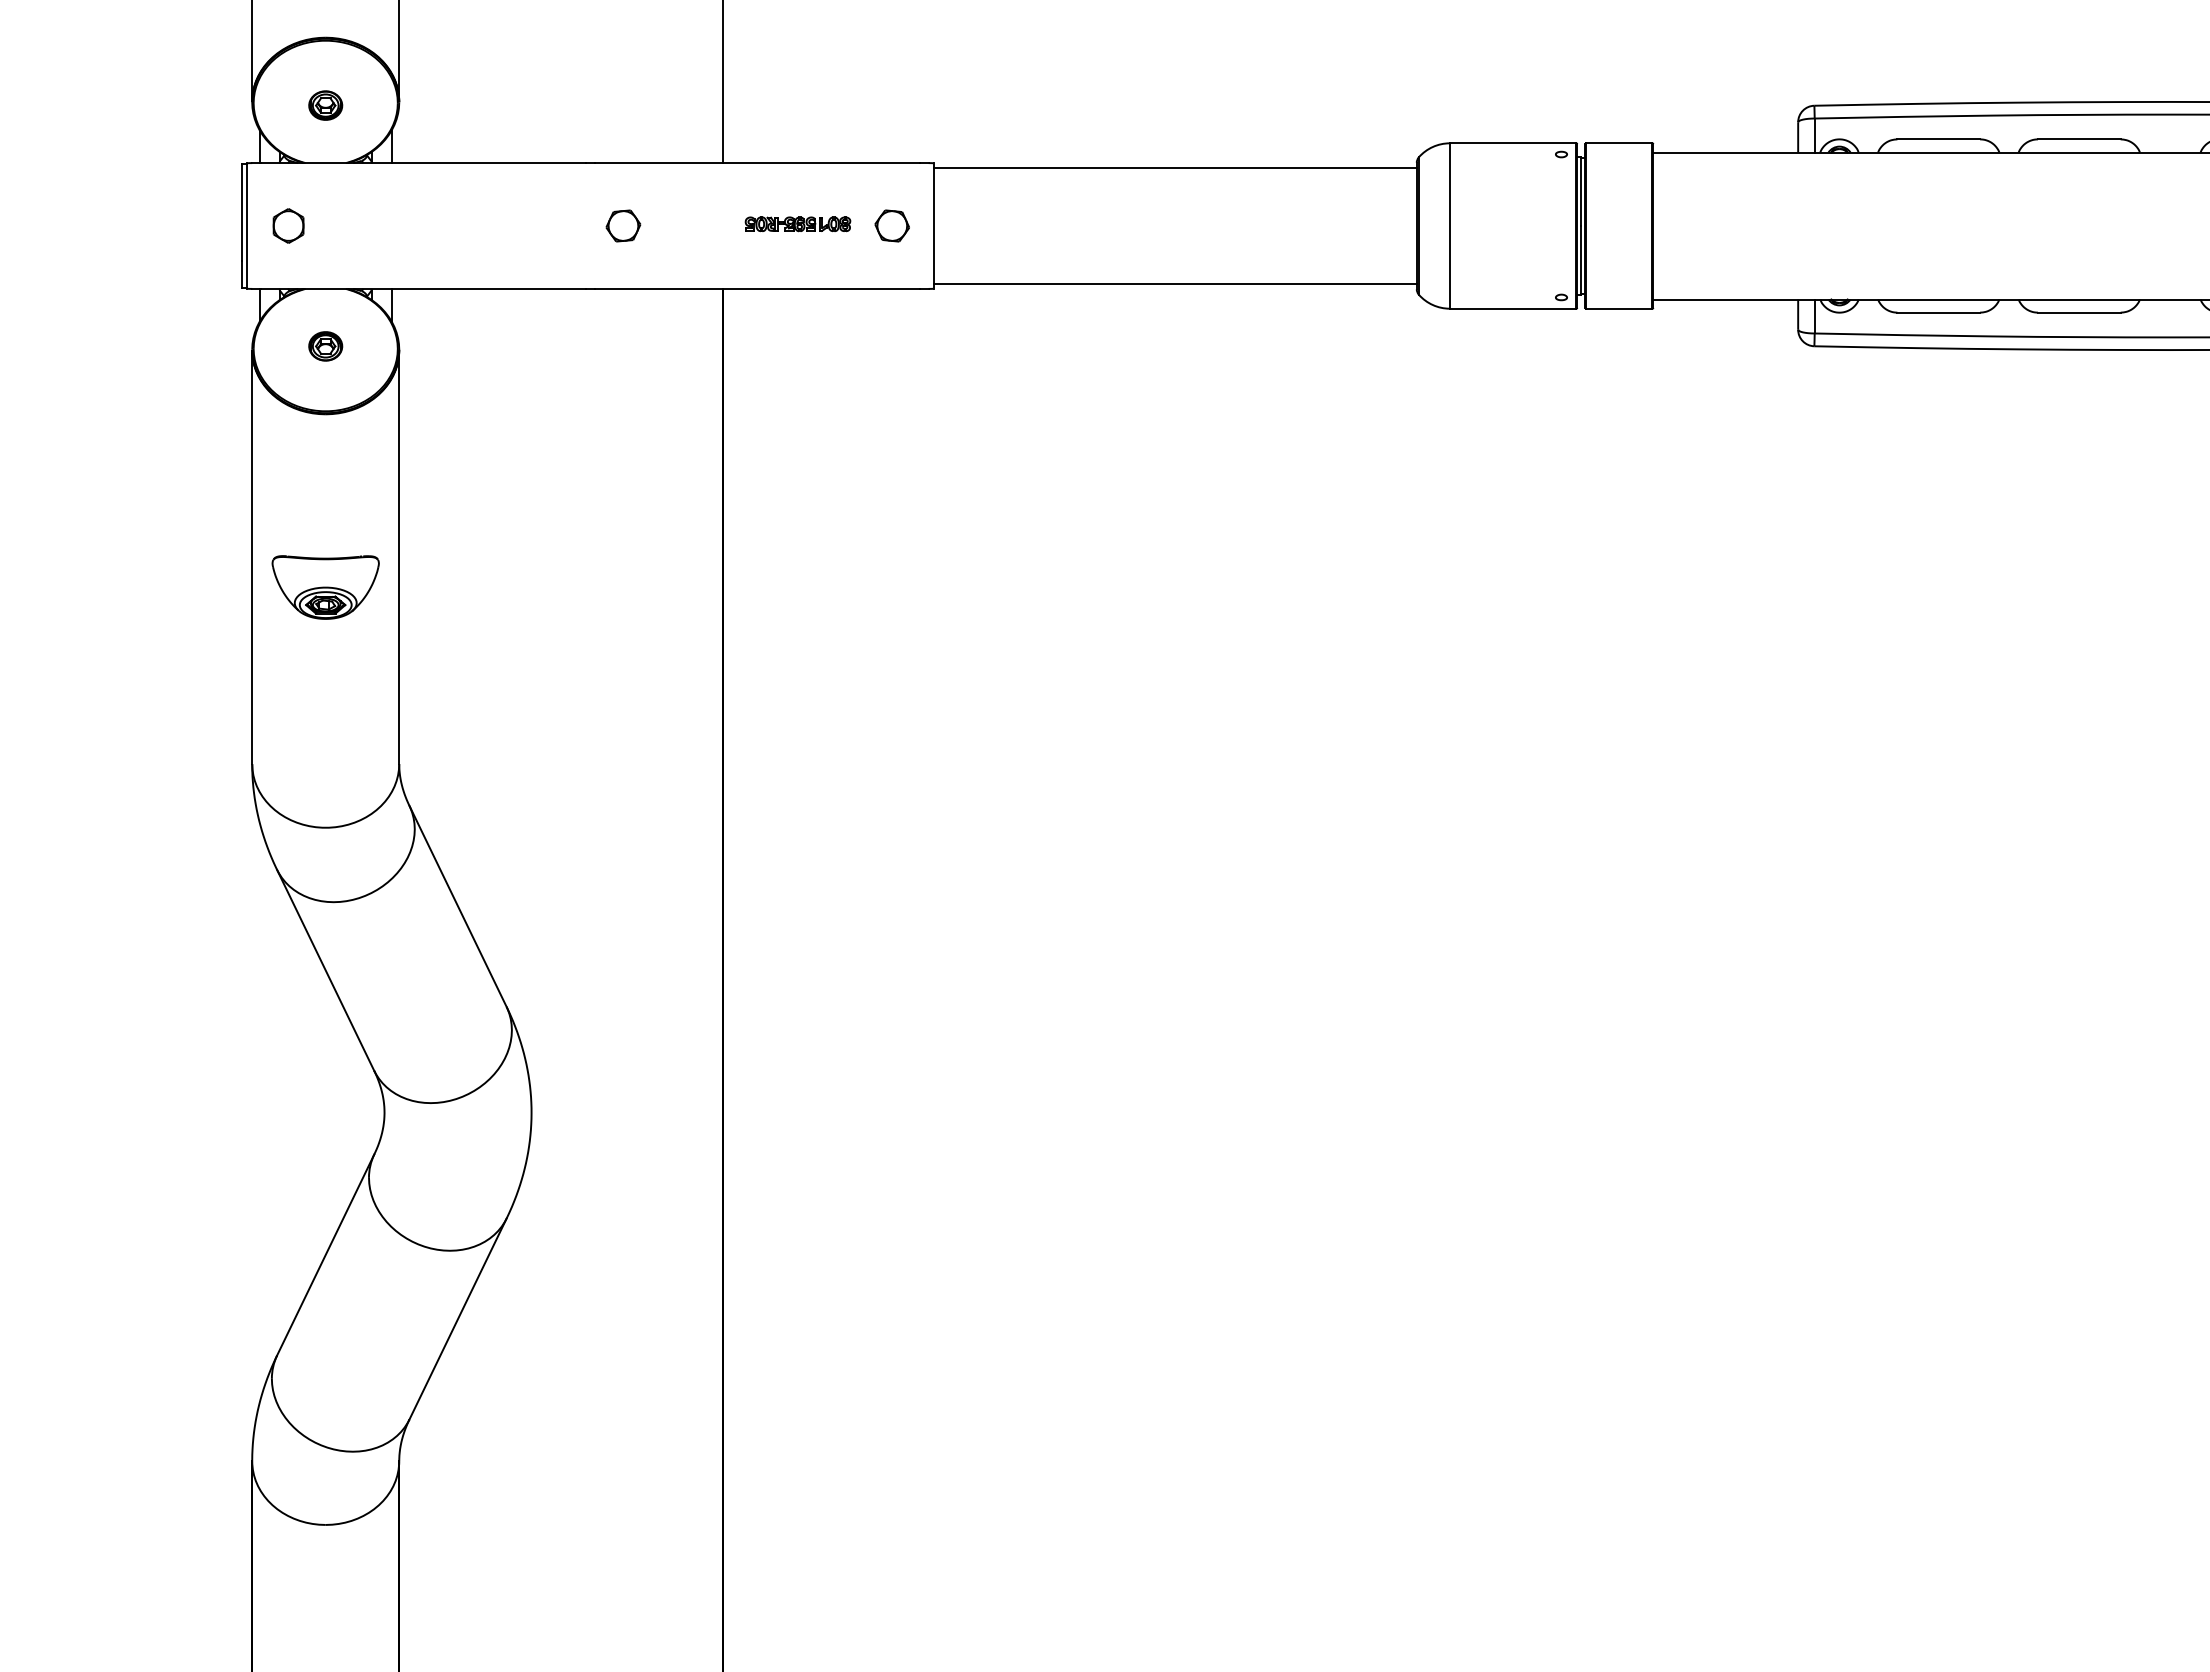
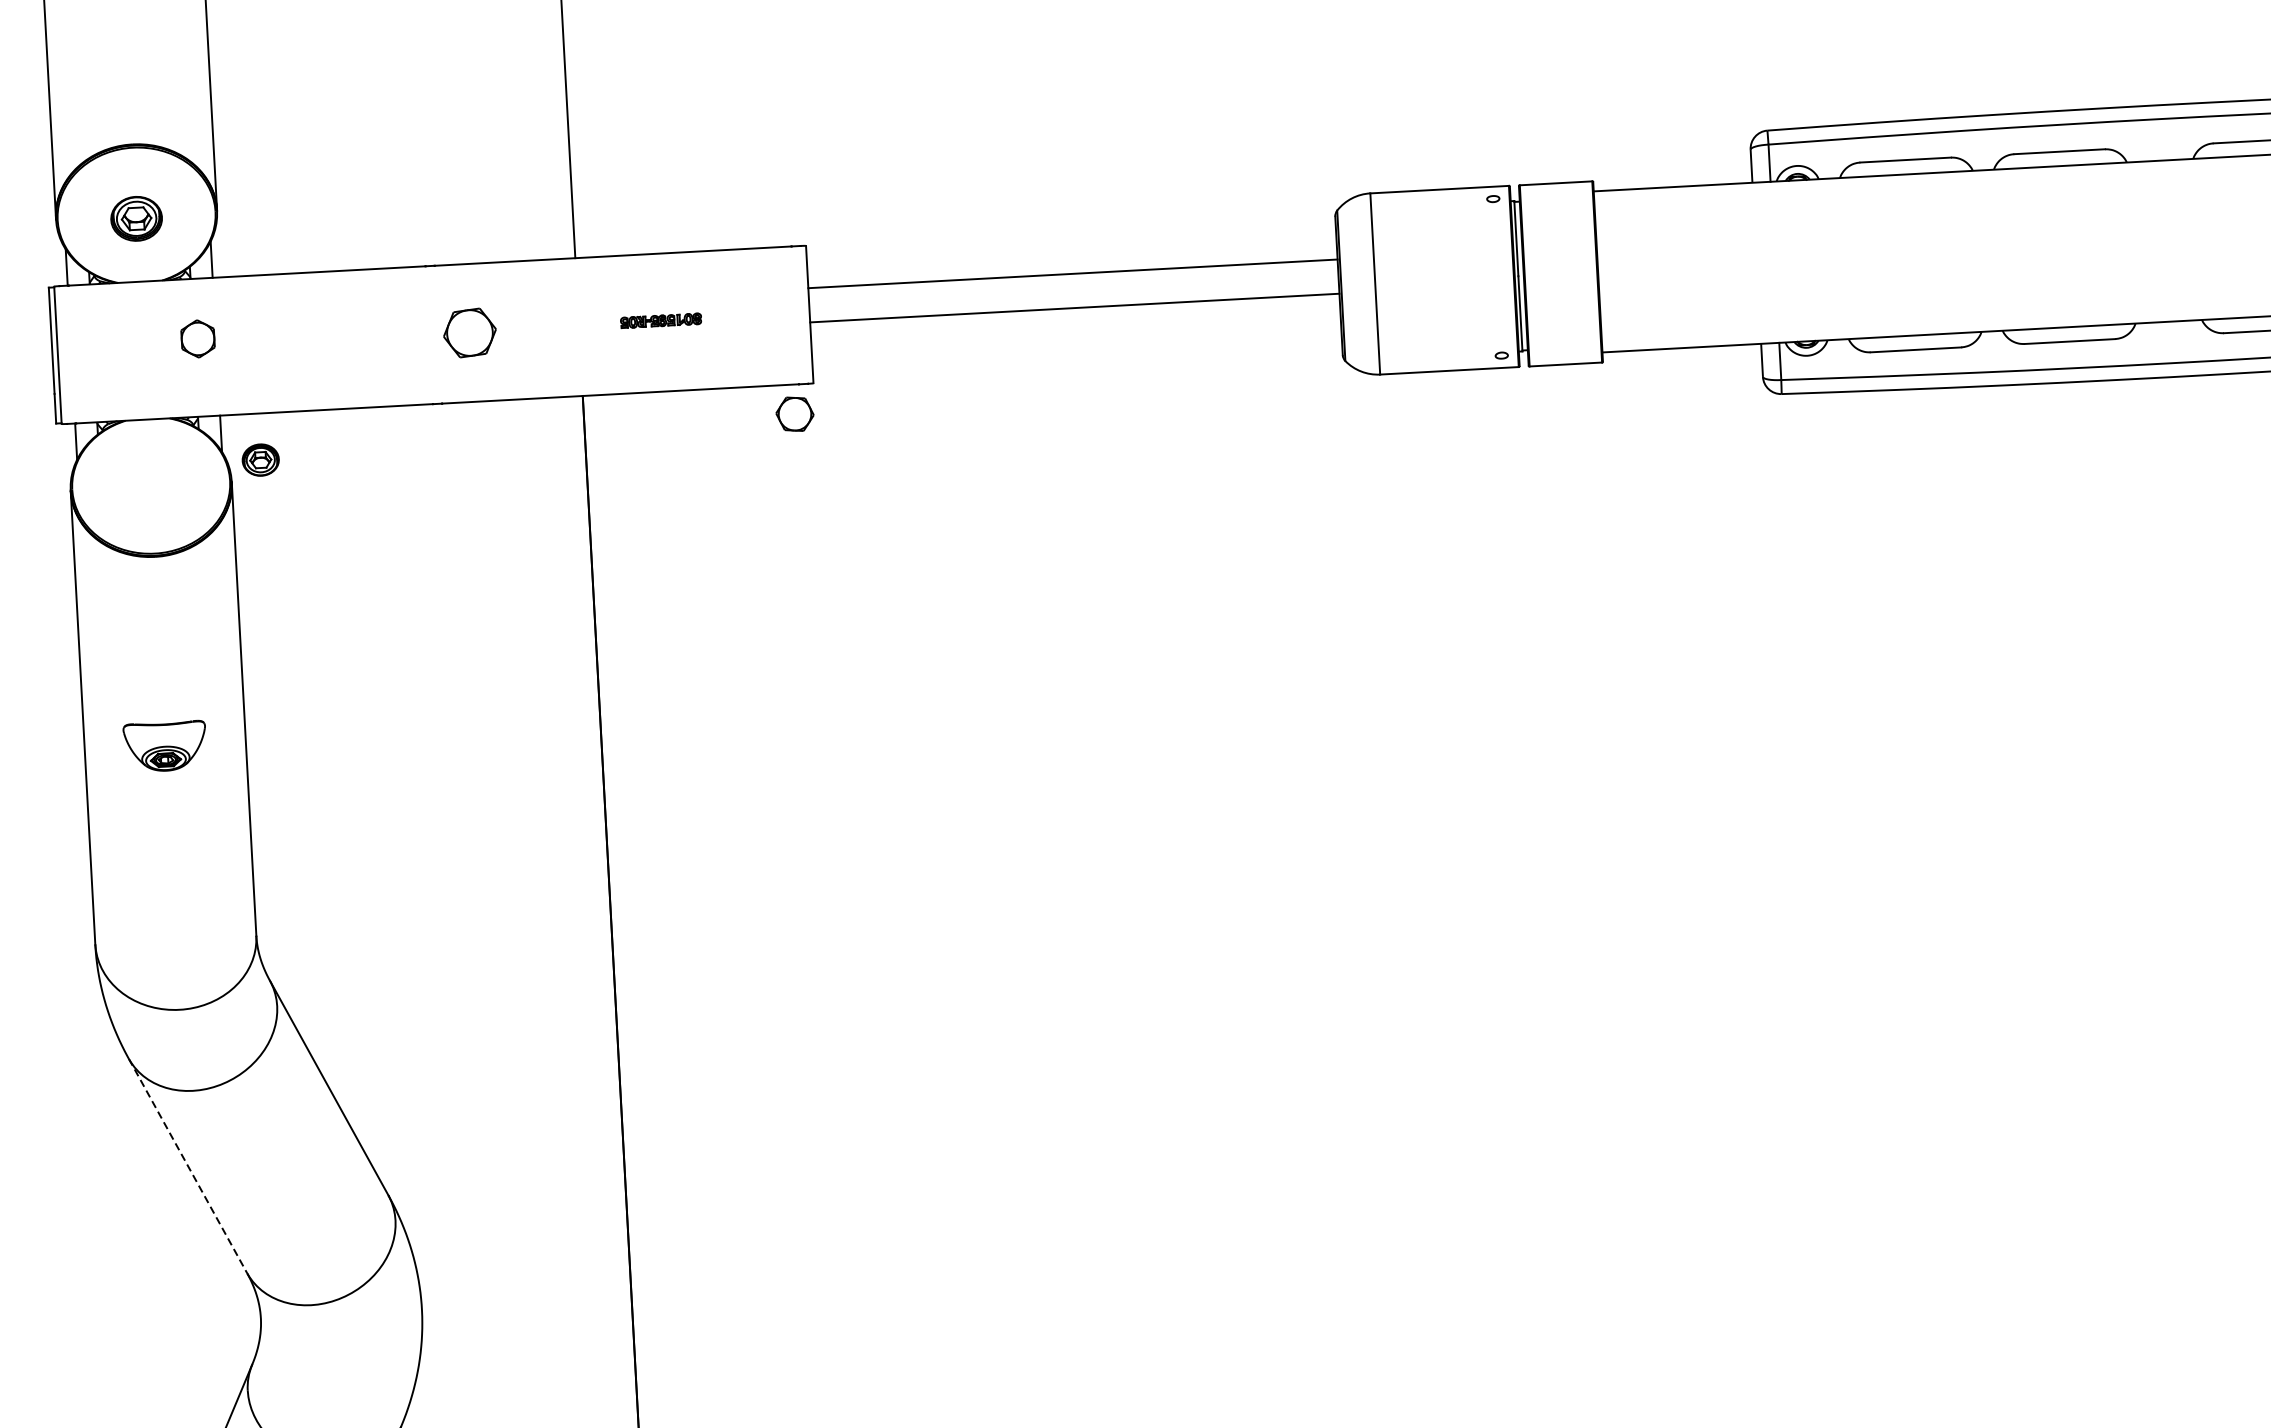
part: (325, 105) -> (136, 218), size x1.4
line: (1174, 168) -> (1074, 308), moved
part: (797, 224) -> (660, 321), size x0.7
part: (288, 225) -> (197, 338), moved
part: (623, 225) -> (470, 332), size x1.4
part: (891, 225) -> (794, 413), moved
line: (1174, 283) -> (1072, 273), moved
part: (325, 346) -> (260, 460), moved
part: (325, 587) -> (165, 746), size x0.7
line: (325, 970) -> (187, 1166), solid -> dashed

